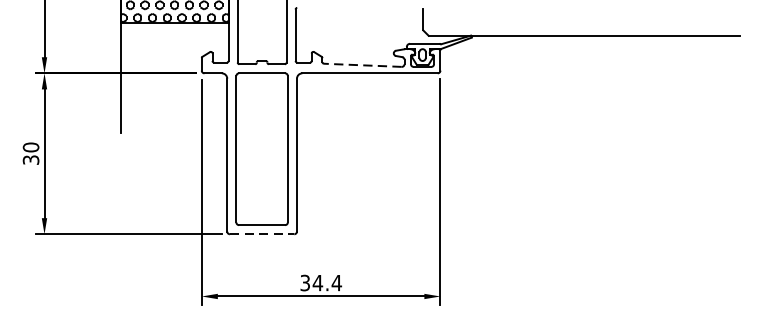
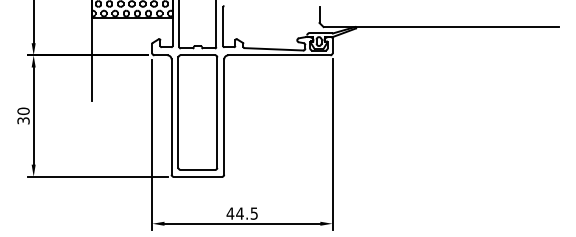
line: (362, 65) -> (273, 49), dashed -> solid
line: (262, 233) -> (198, 176), dashed -> solid
text: (321, 282) -> (242, 213), 34.4 -> 44.5

